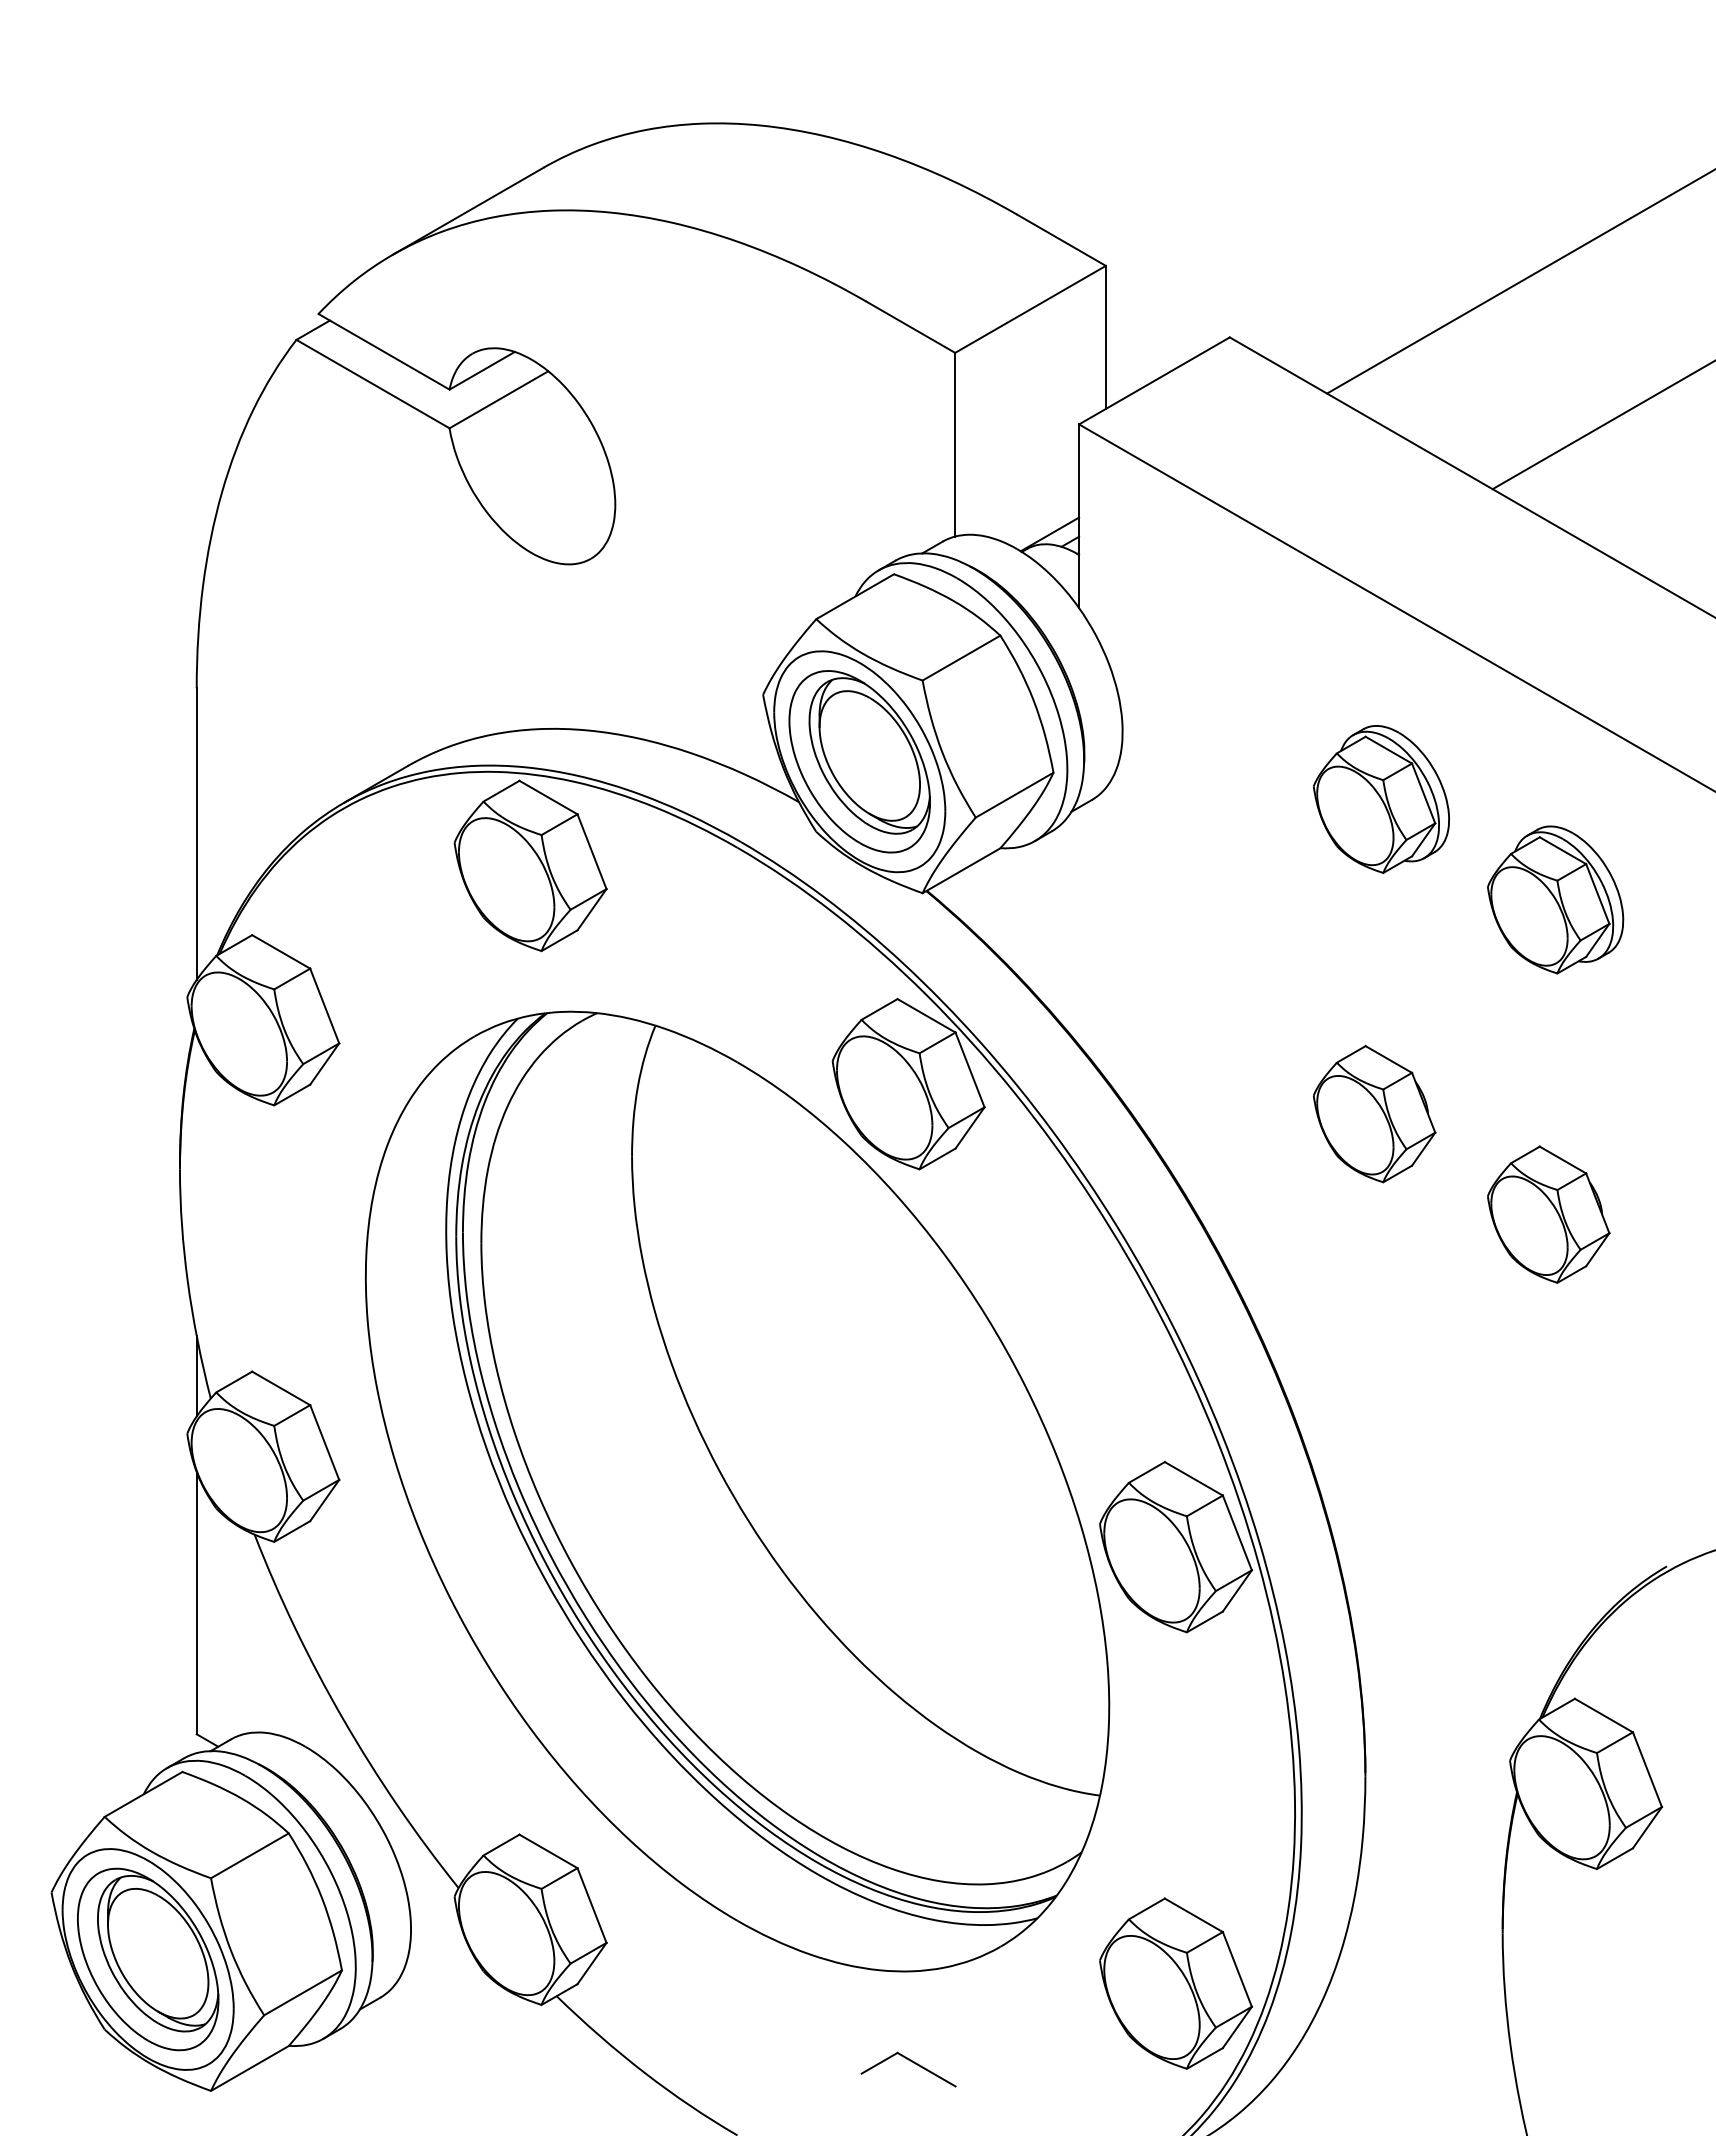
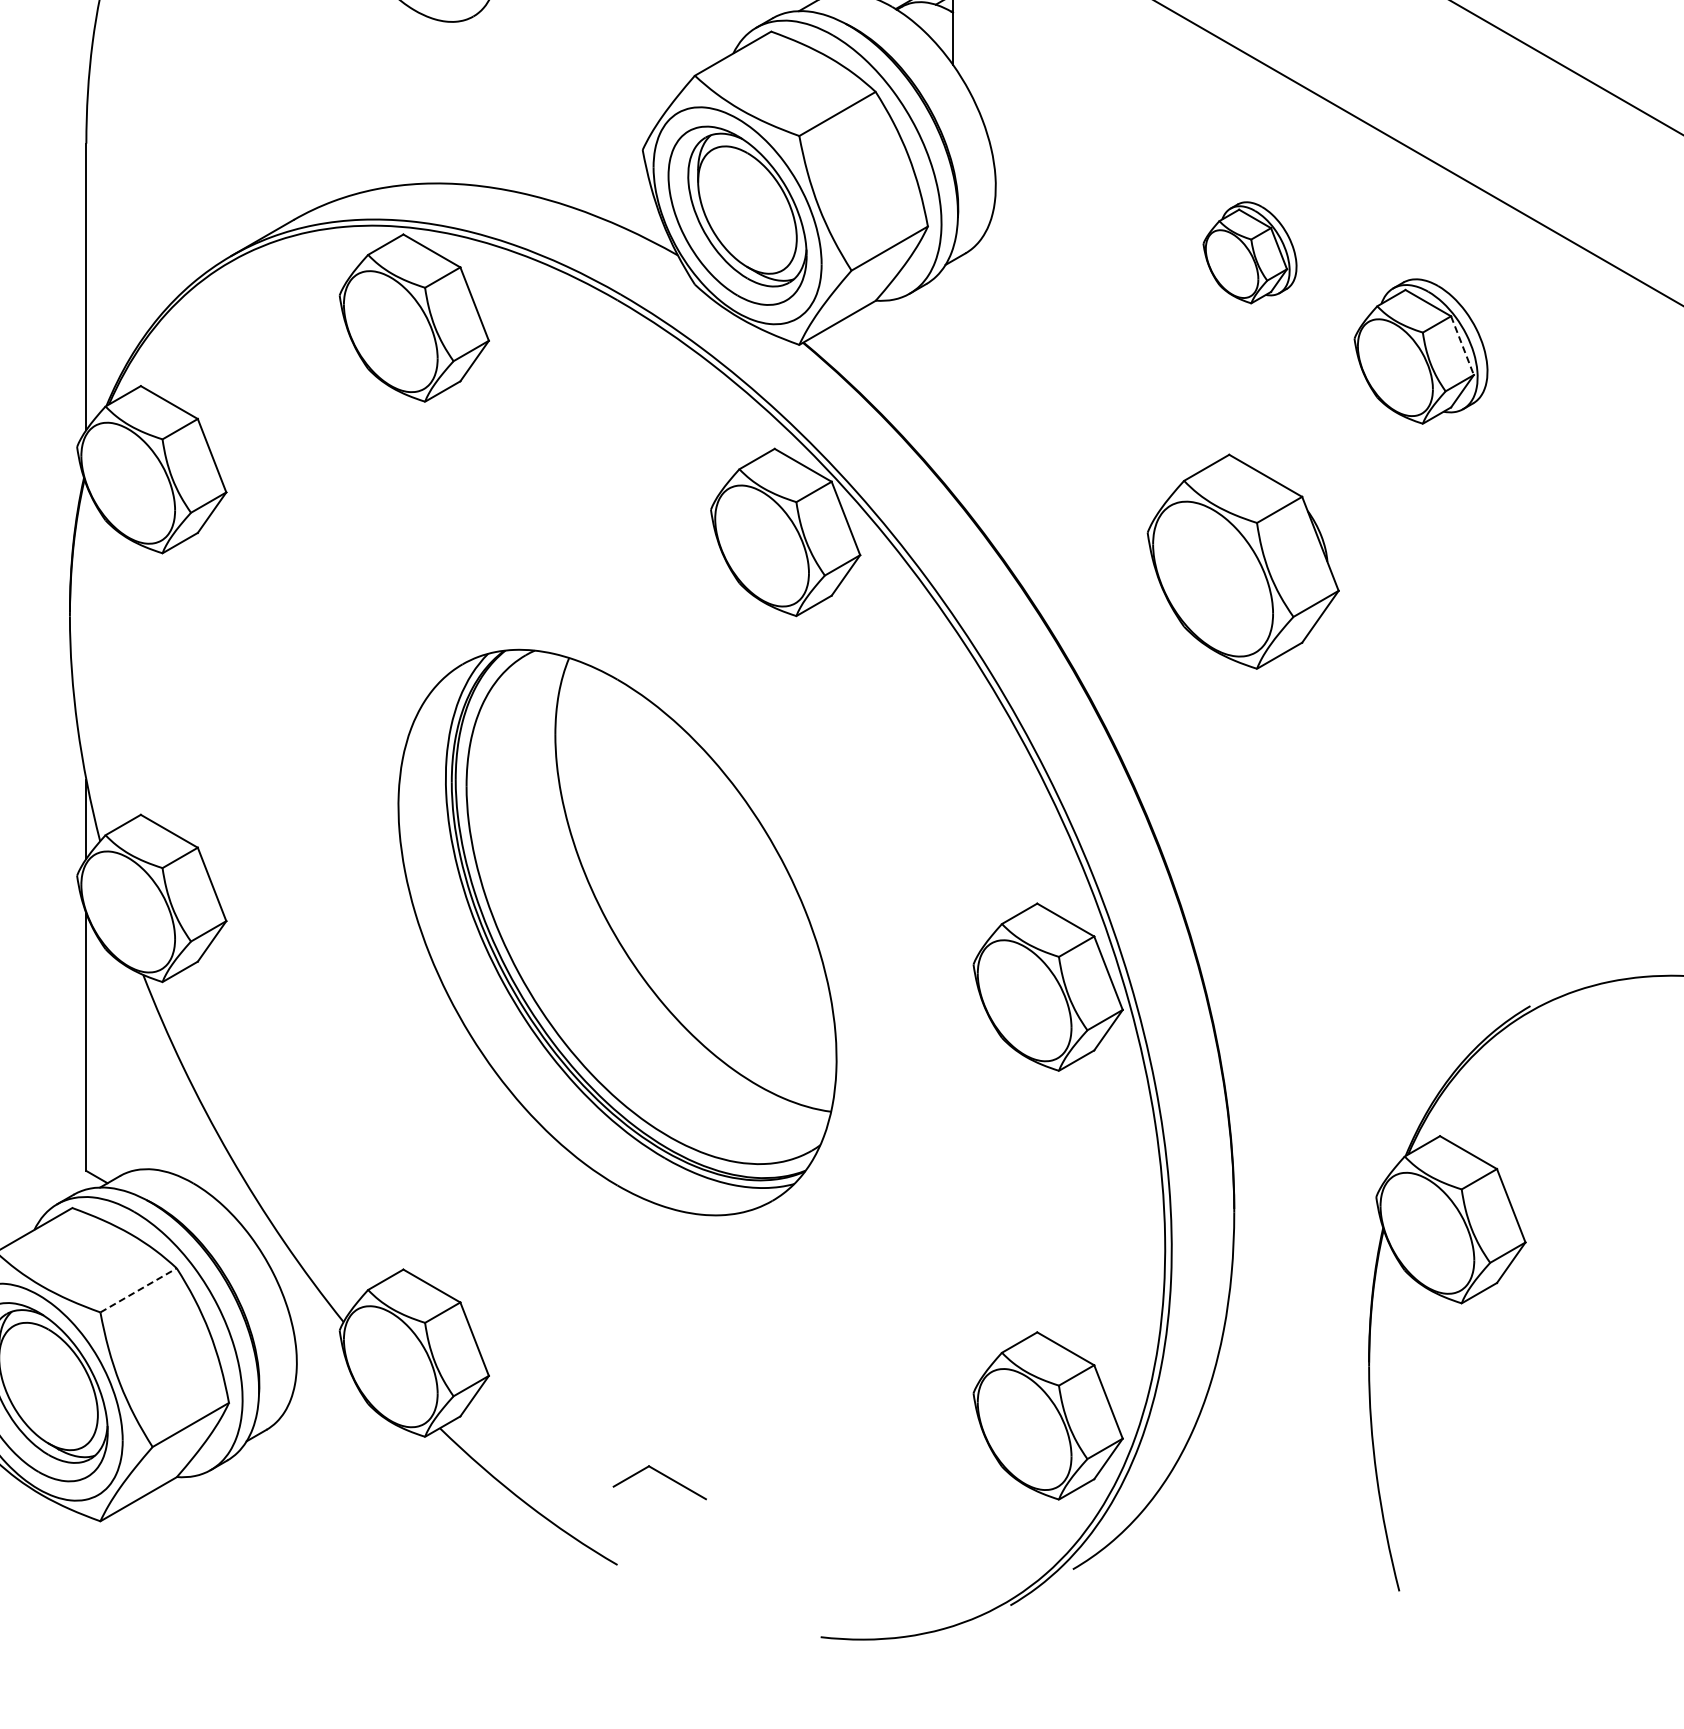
part: (1381, 799) -> (1250, 252), size x0.7
line: (1597, 894) -> (1462, 346), solid -> dashed
part: (1374, 1114) -> (1243, 562), size x1.6
part: (1548, 1214) -> (1414, 660), removed
part: (737, 1491) -> (617, 932), size x0.6
line: (249, 1855) -> (138, 1290), solid -> dashed
part: (911, 2062) -> (662, 1475), moved

